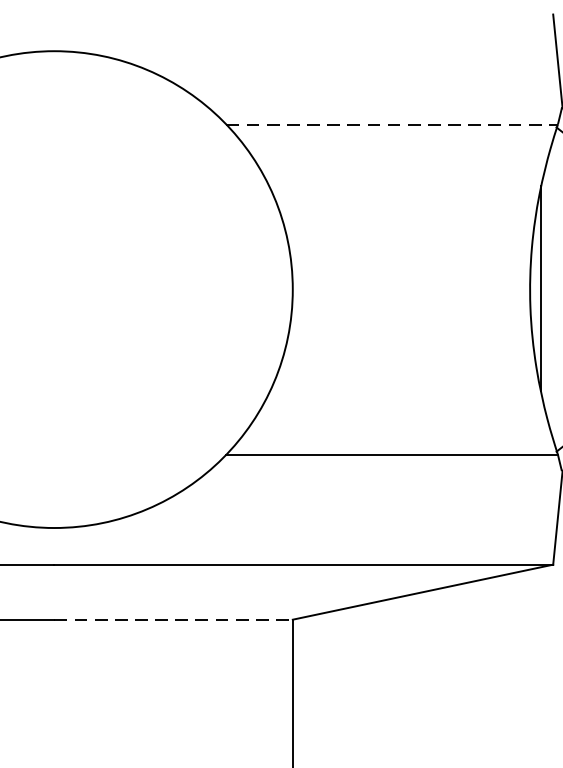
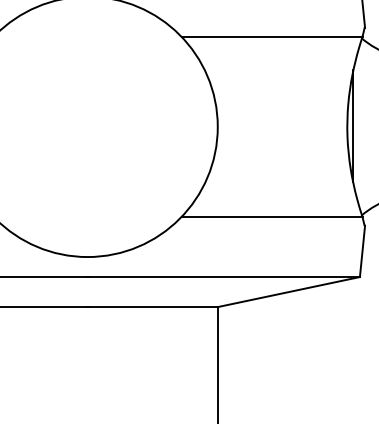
line: (393, 123) -> (272, 36), dashed -> solid
line: (175, 620) -> (153, 307), dashed -> solid

